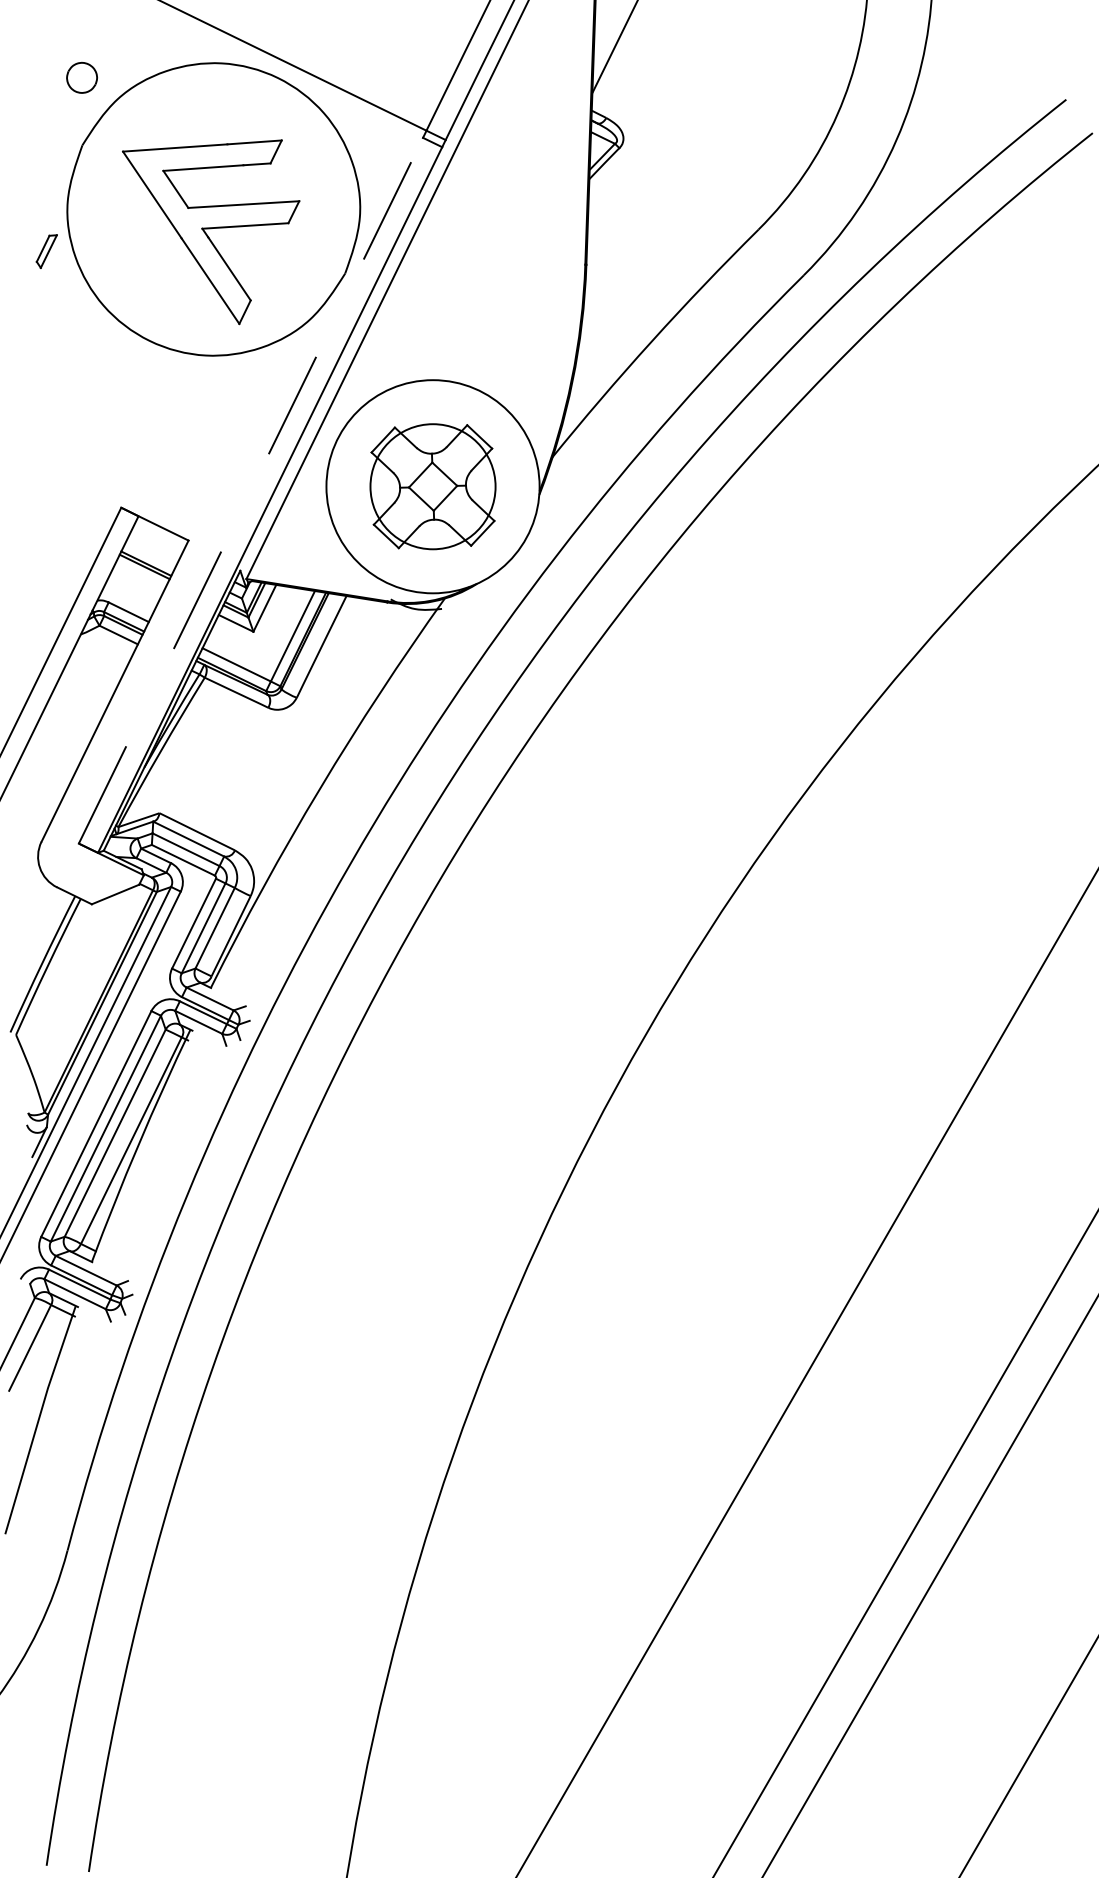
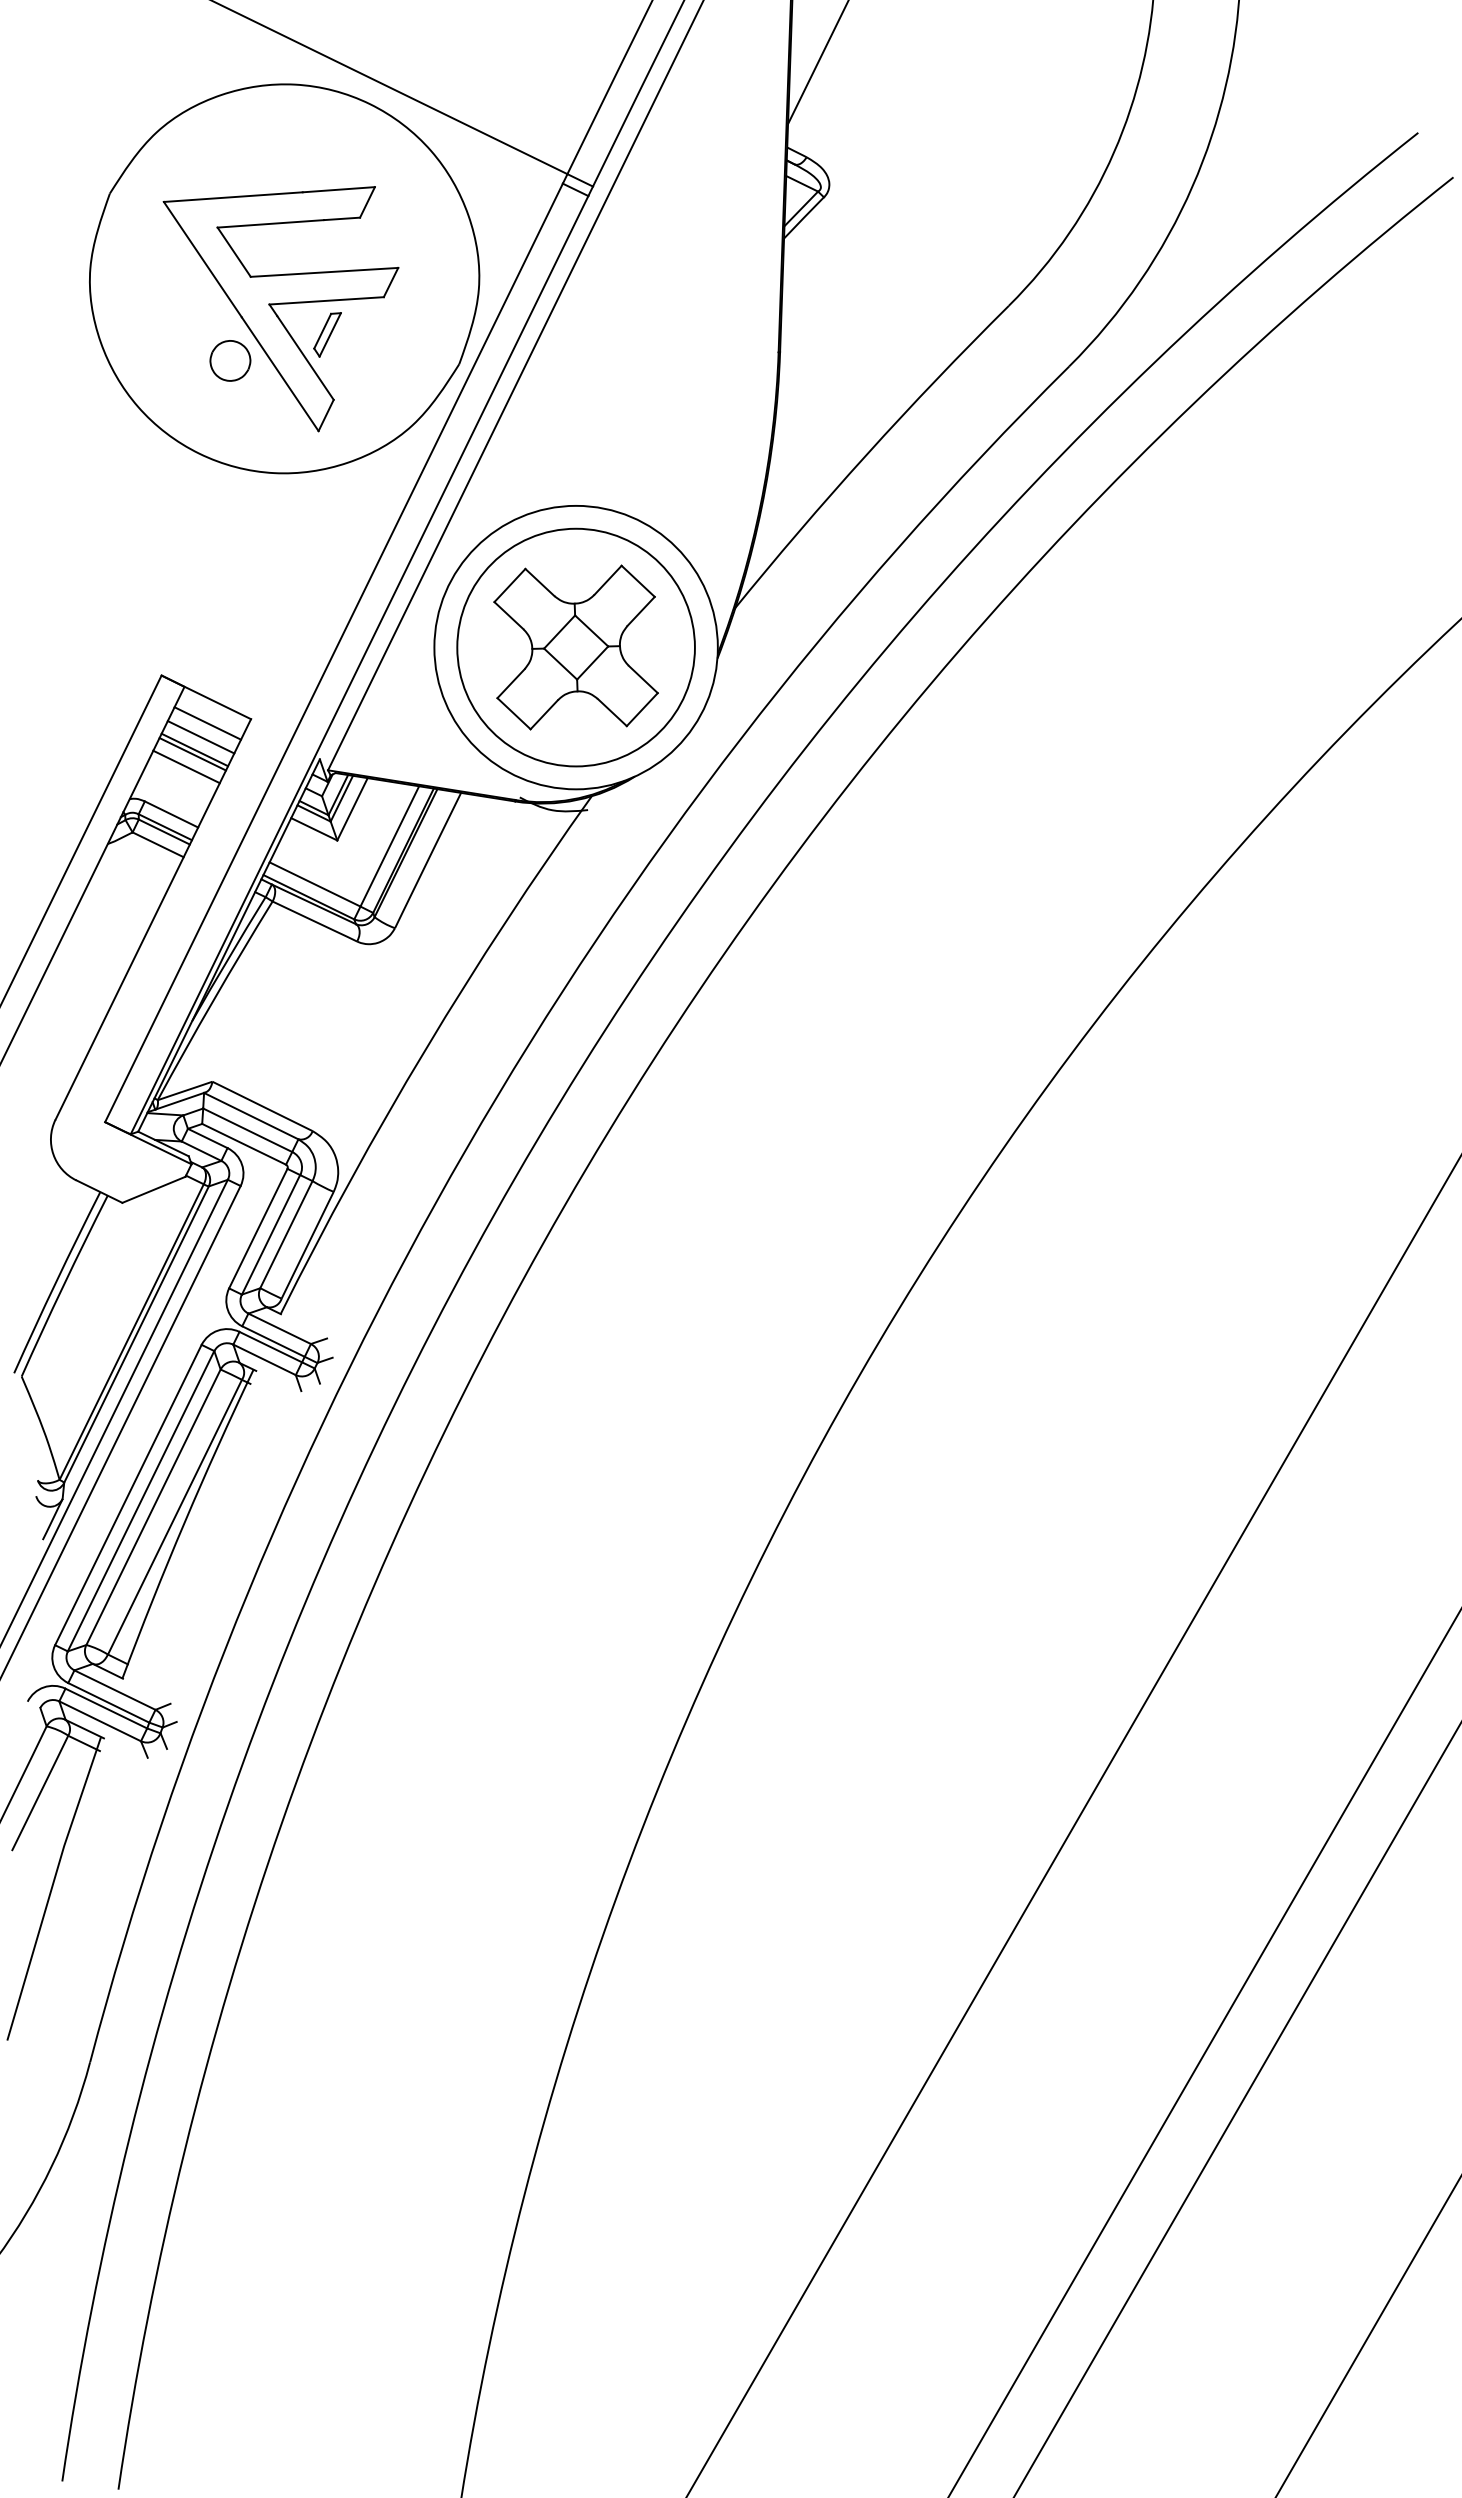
part: (82, 77) -> (230, 360), moved
part: (46, 251) -> (327, 334), moved
circle: (432, 486) -> (575, 647), size x1.43
line: (251, 490) -> (334, 652), dashed -> solid
line: (155, 543) -> (207, 723), added
line: (150, 554) -> (200, 737), added
line: (140, 576) -> (186, 766), added

